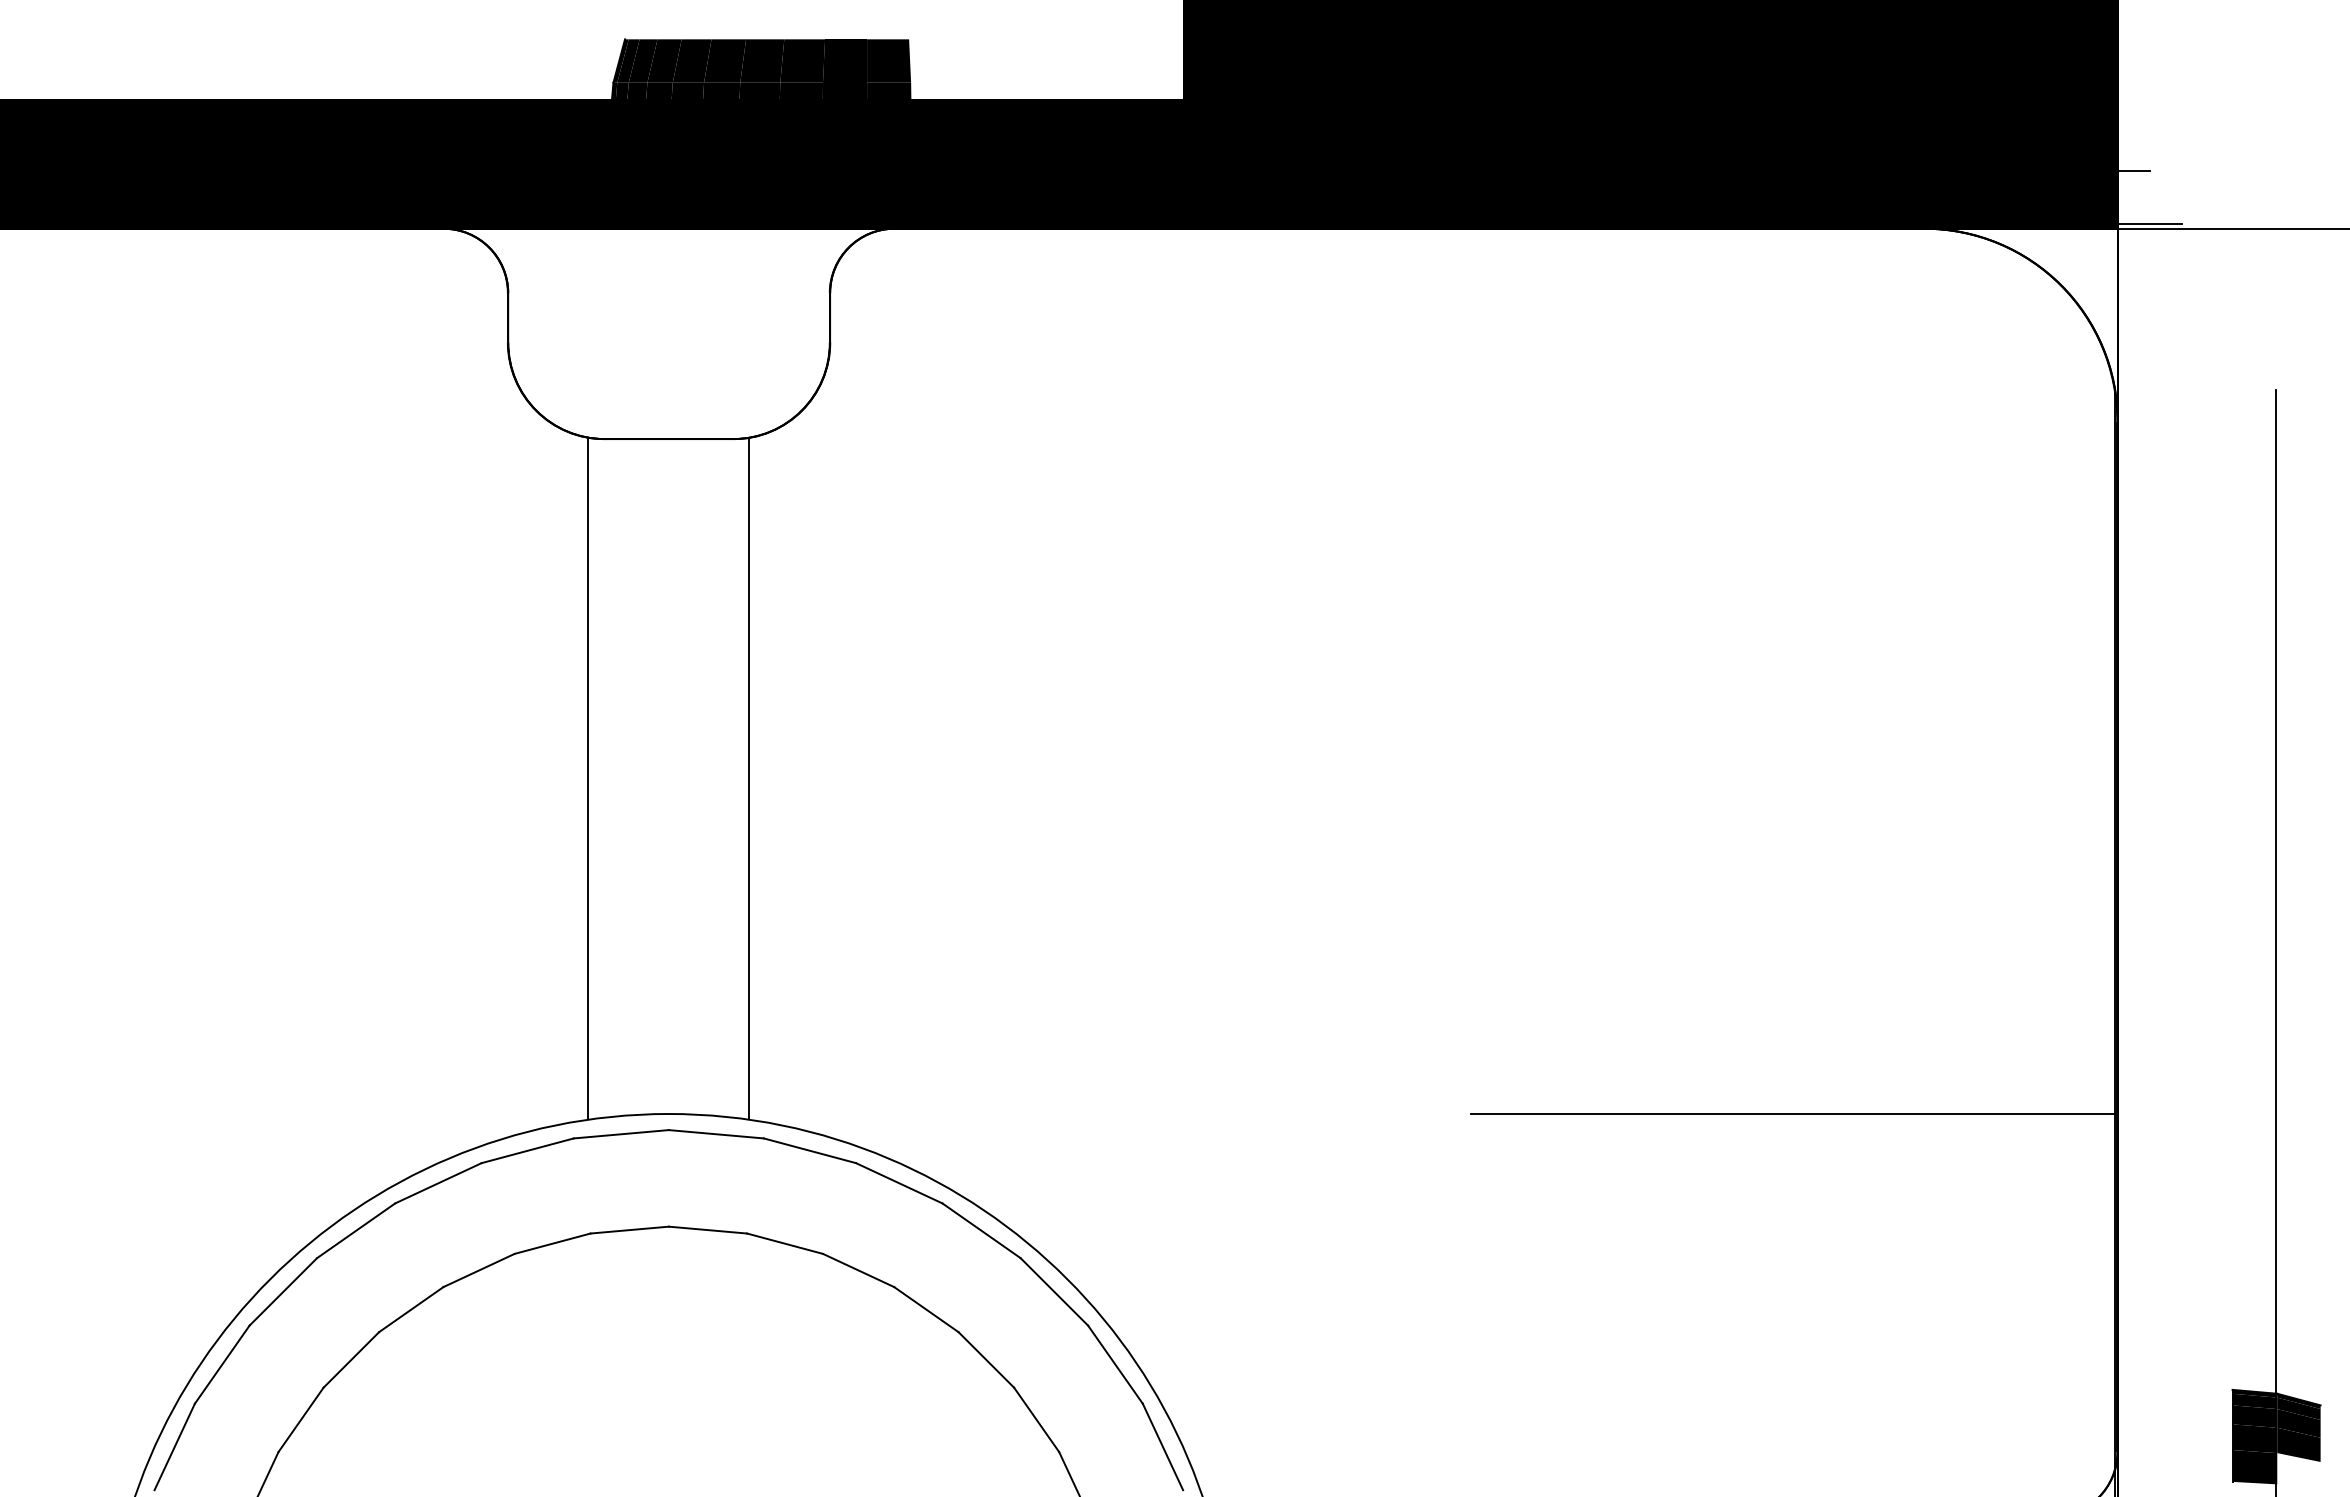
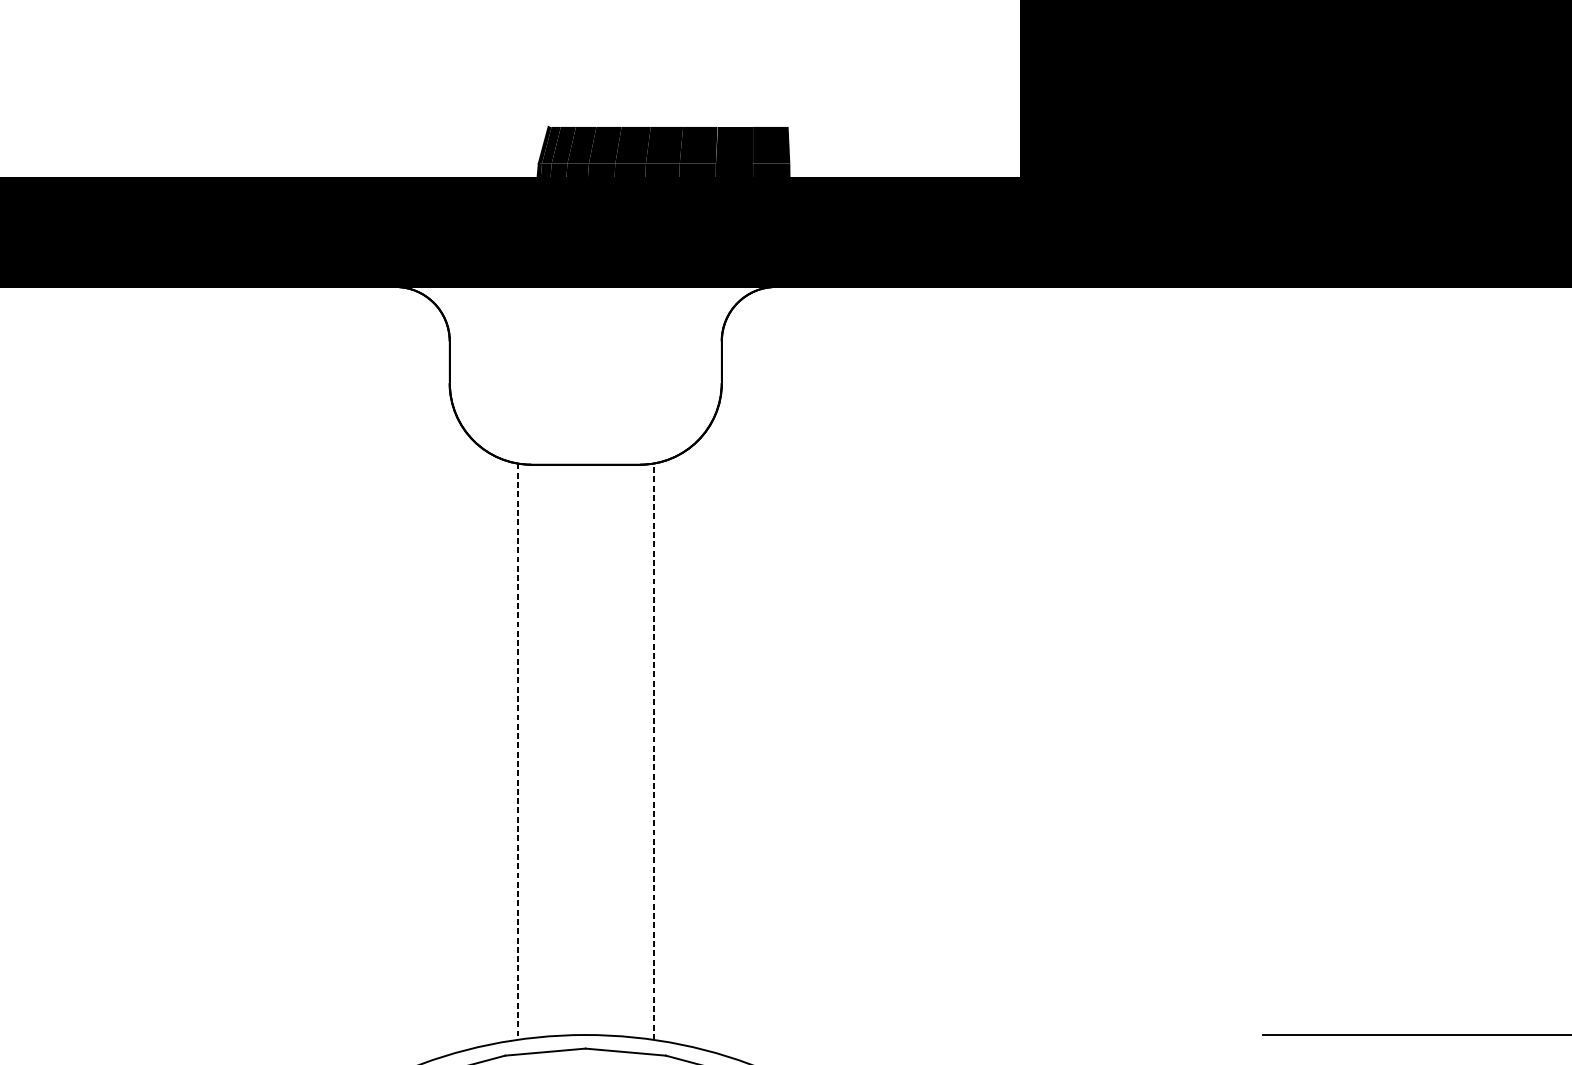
line: (749, 778) -> (653, 751), solid -> dashed
line: (588, 779) -> (517, 752), solid -> dashed

